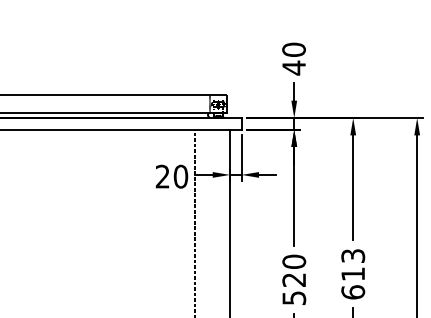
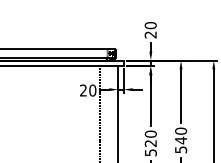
text: (293, 67) -> (150, 34), 40 -> 20
text: (354, 274) -> (181, 140), 613 -> 540

